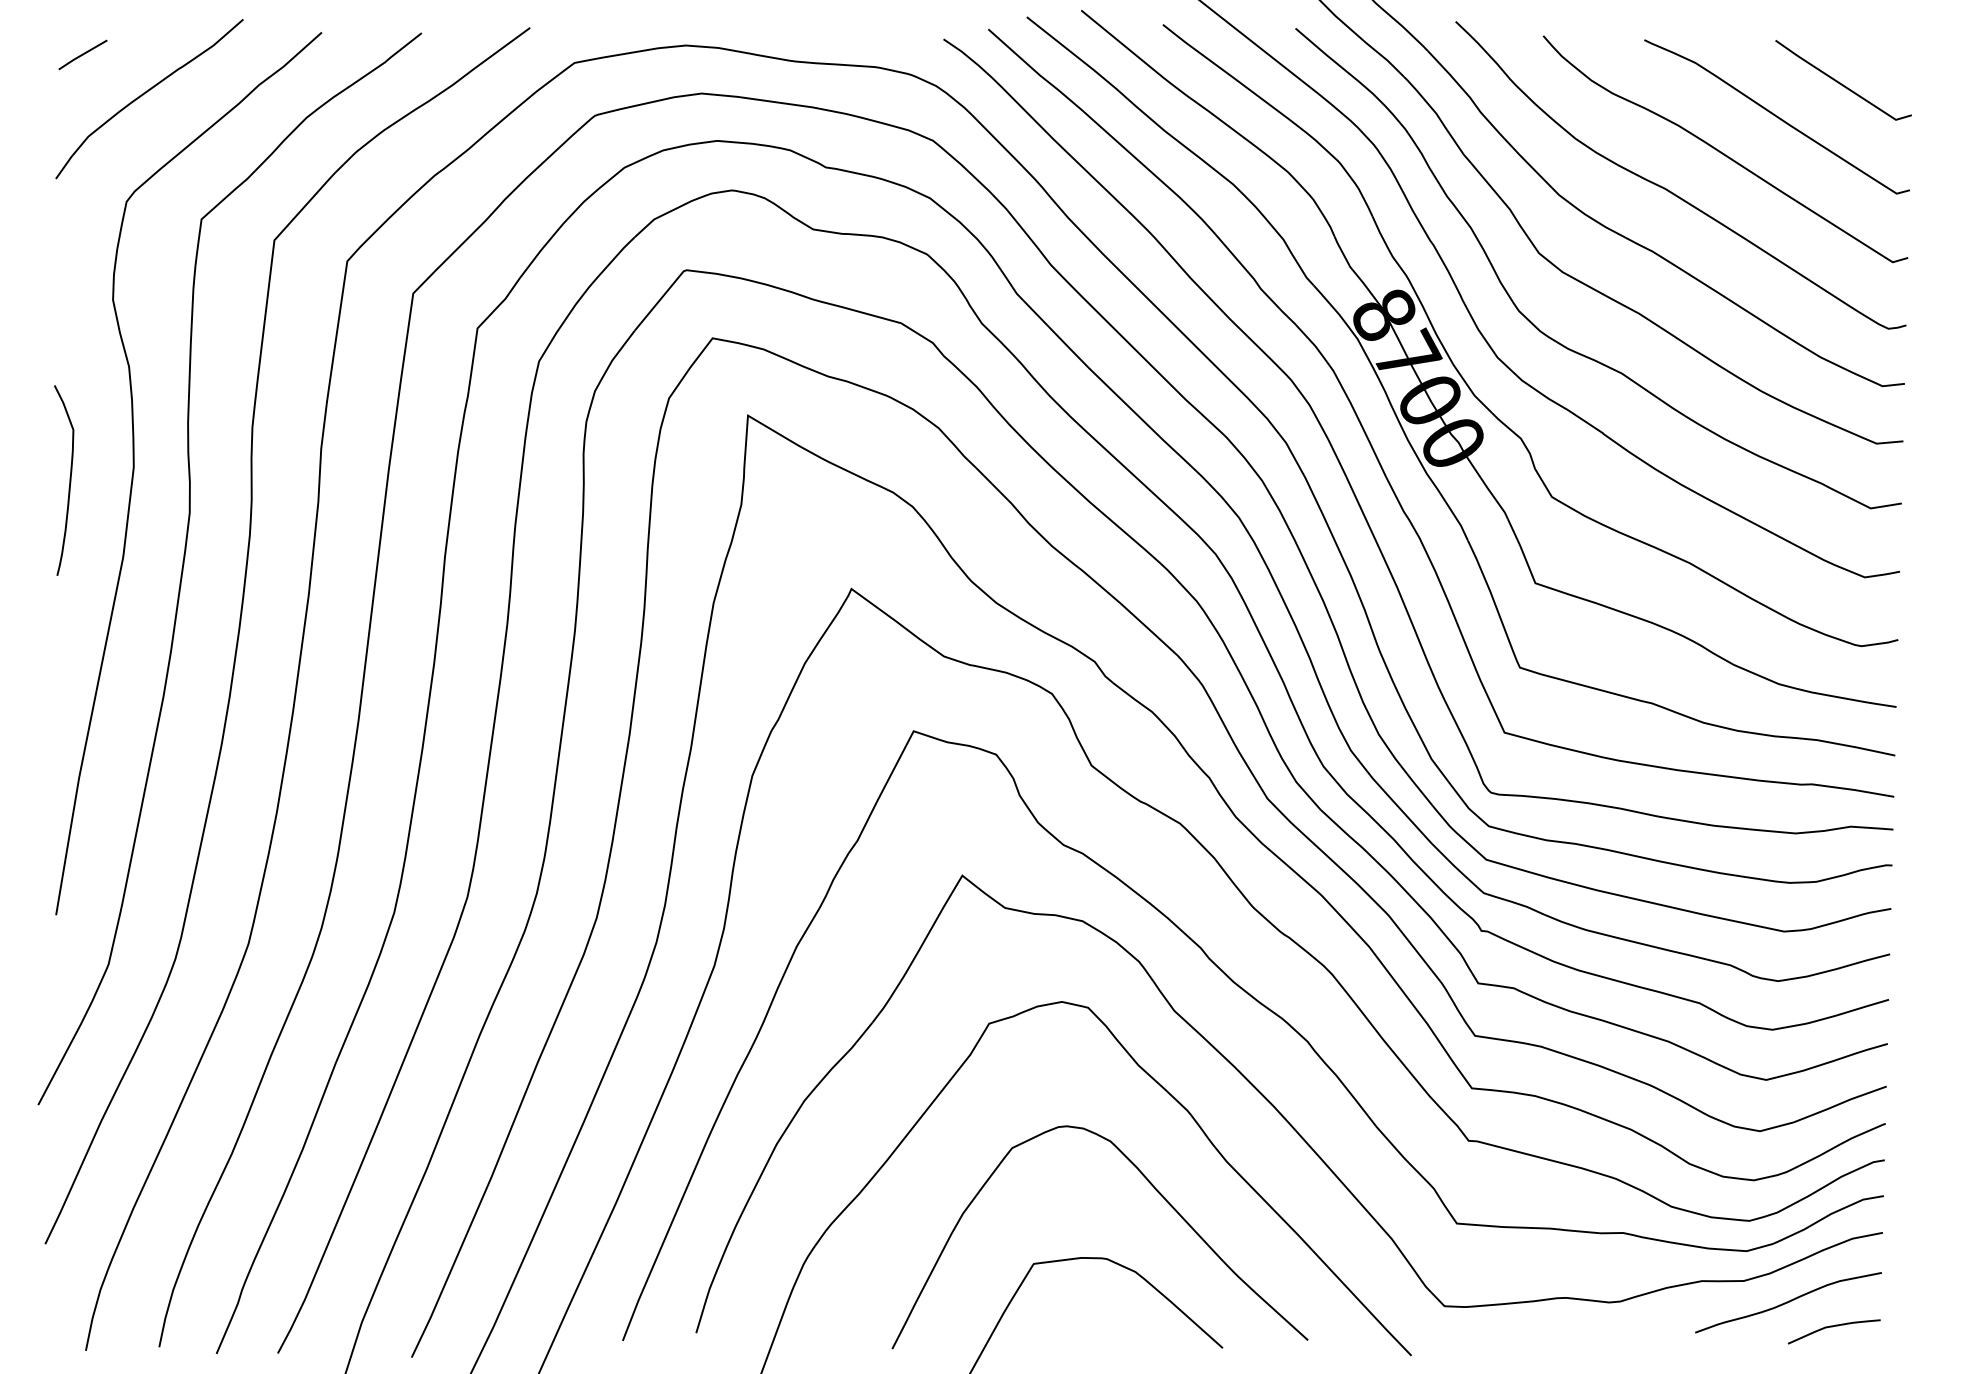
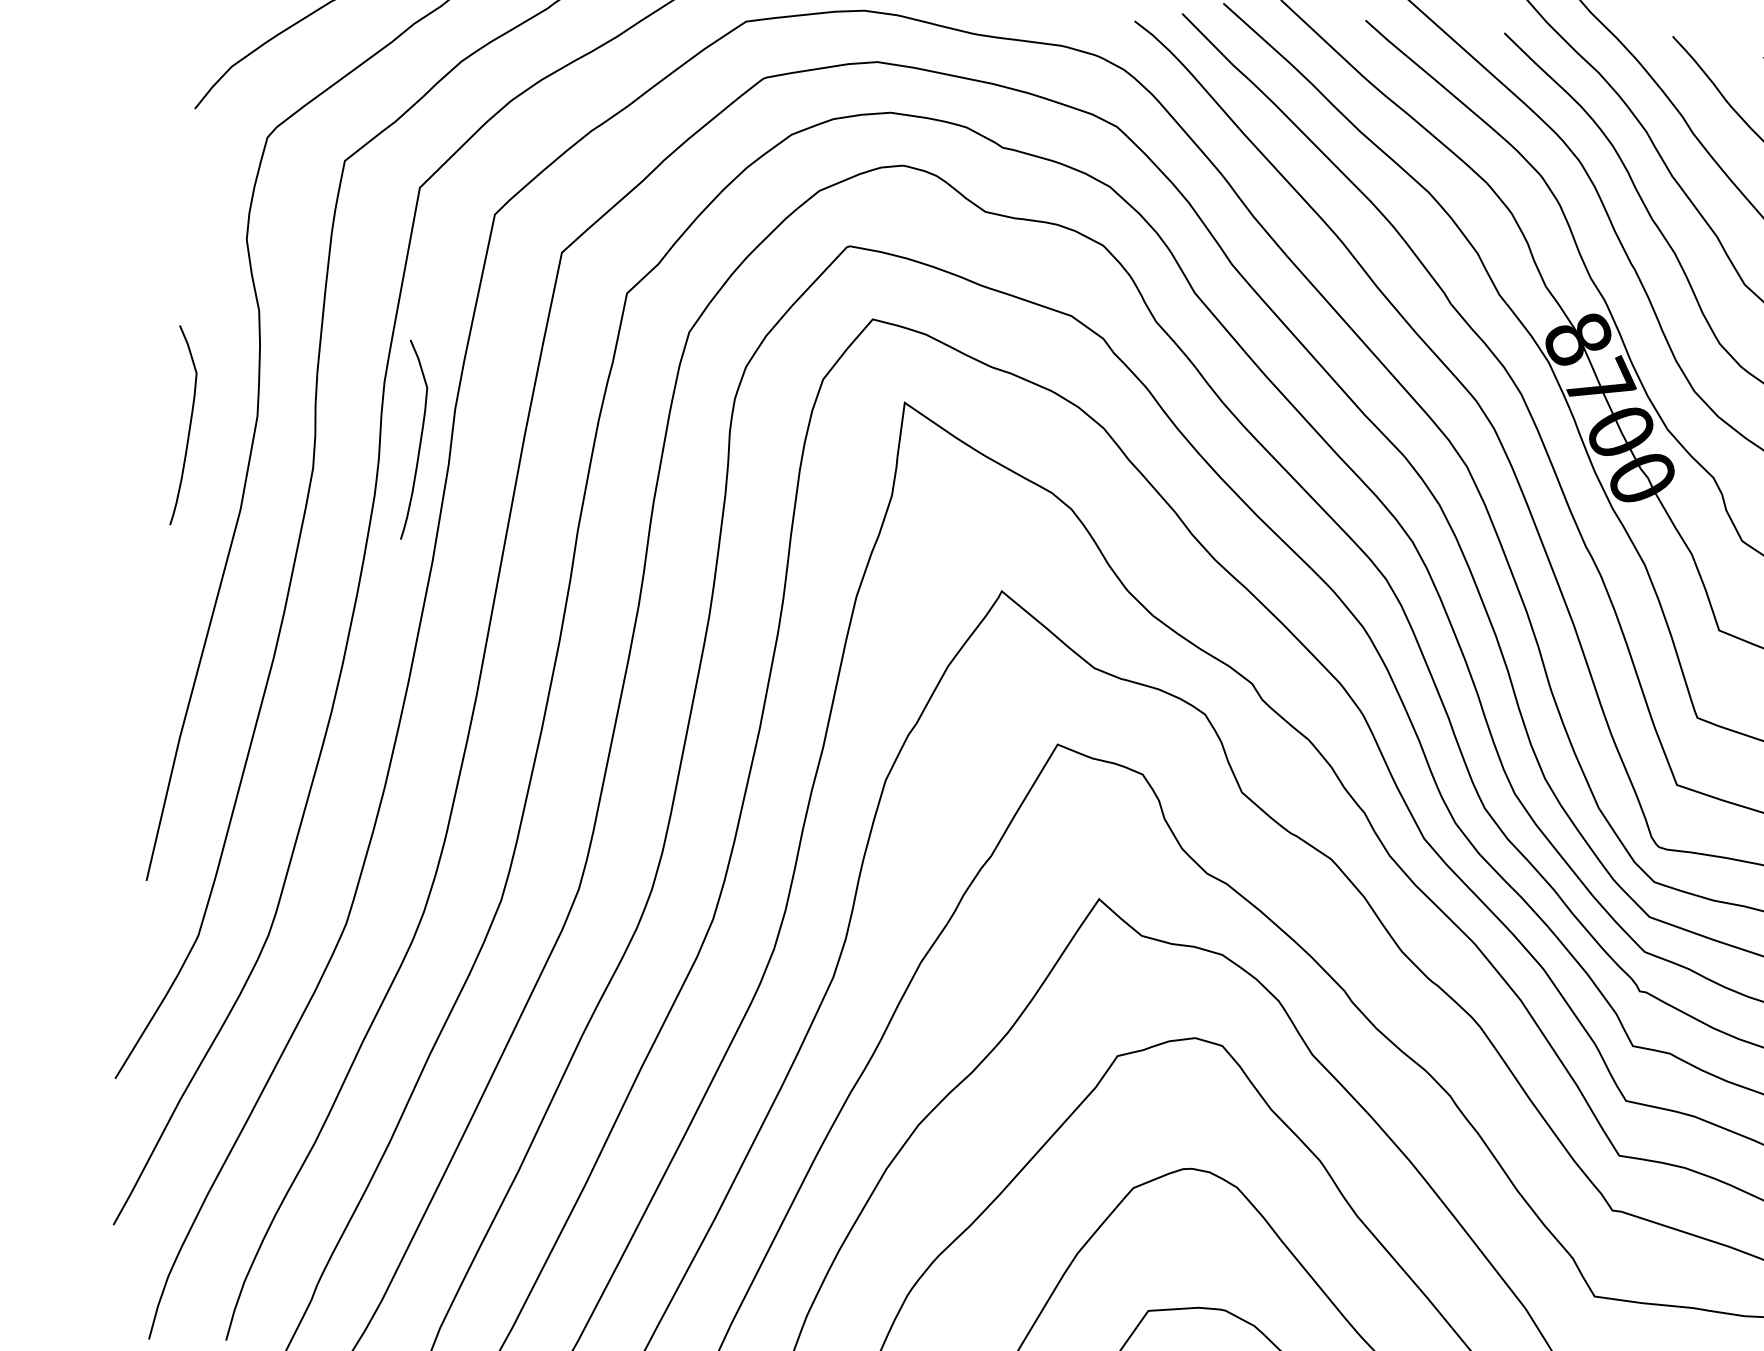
curve: (289, 480) -> (419, 440), added

